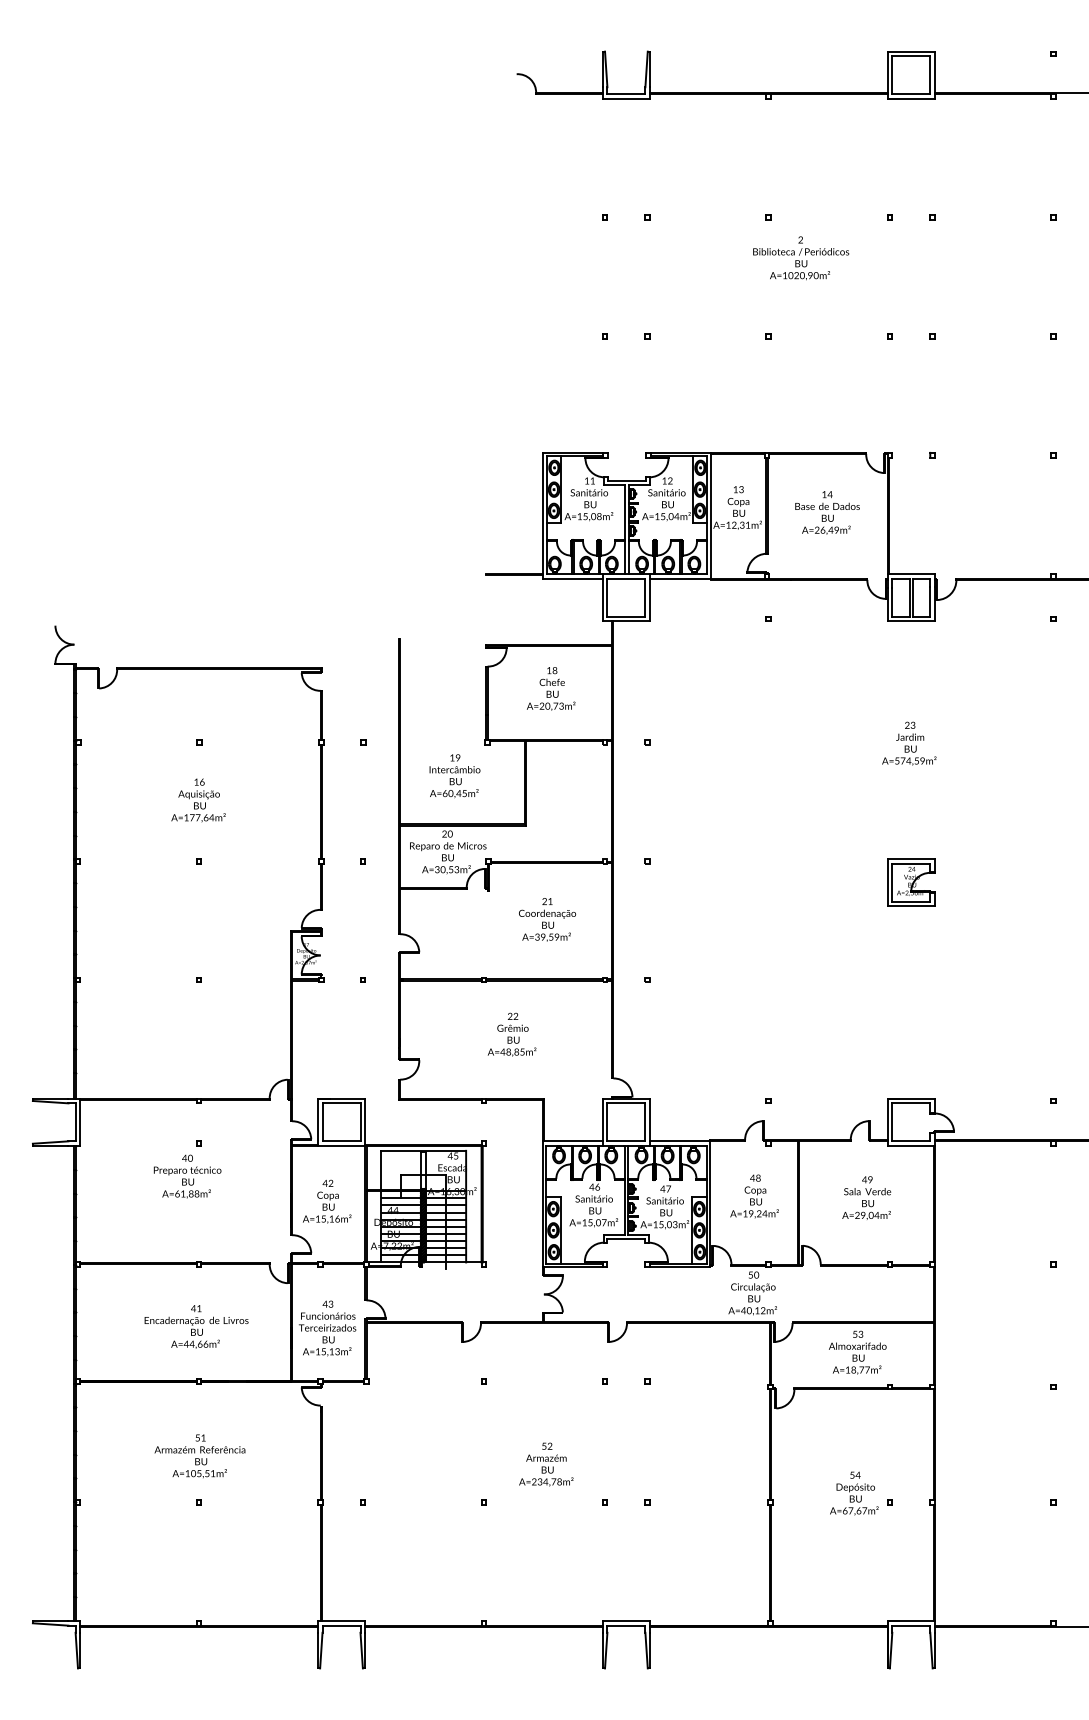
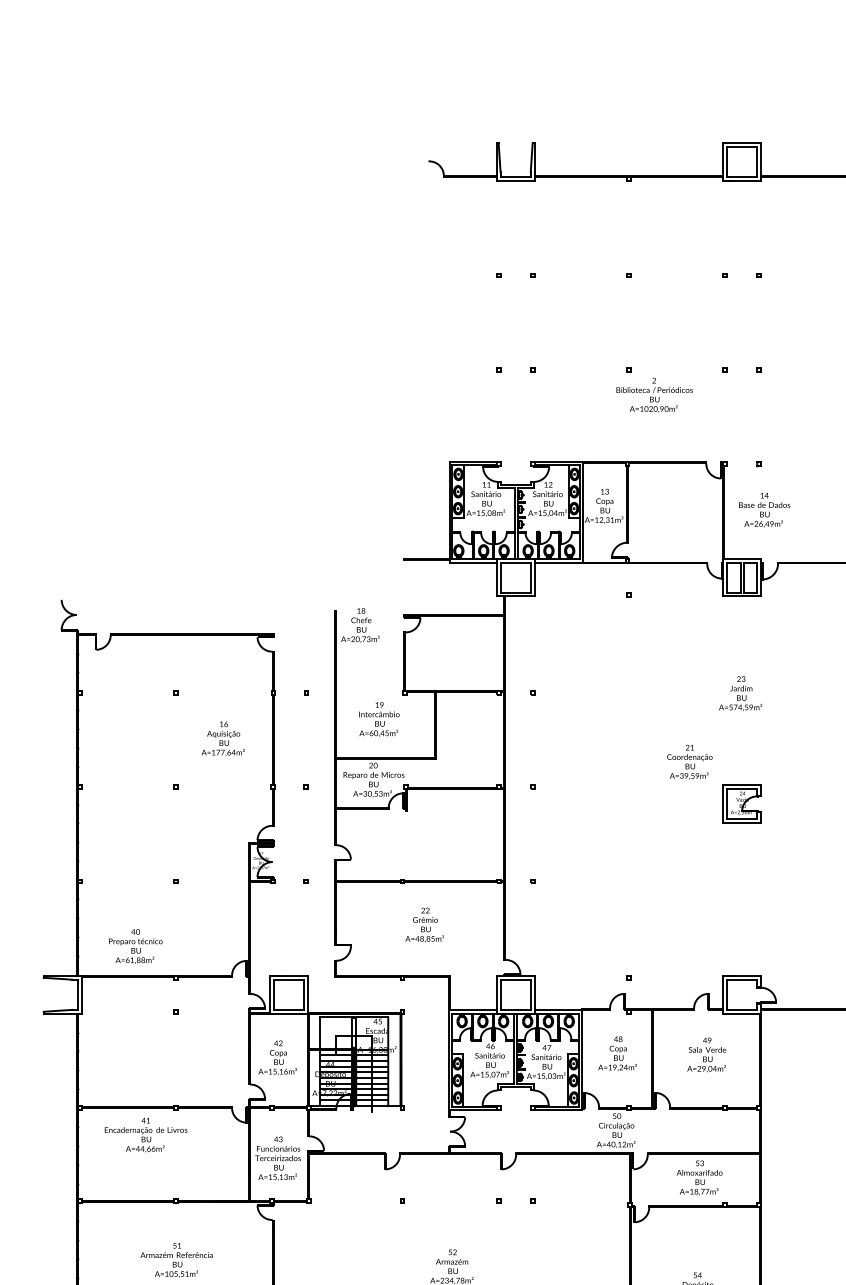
text: (801, 258) -> (654, 395), moved
text: (827, 512) -> (764, 509), moved
text: (551, 688) -> (360, 625), moved
text: (198, 800) -> (223, 738), moved
text: (547, 919) -> (689, 761), moved
text: (187, 1176) -> (135, 946), moved
text: (196, 1326) -> (146, 1134), moved

